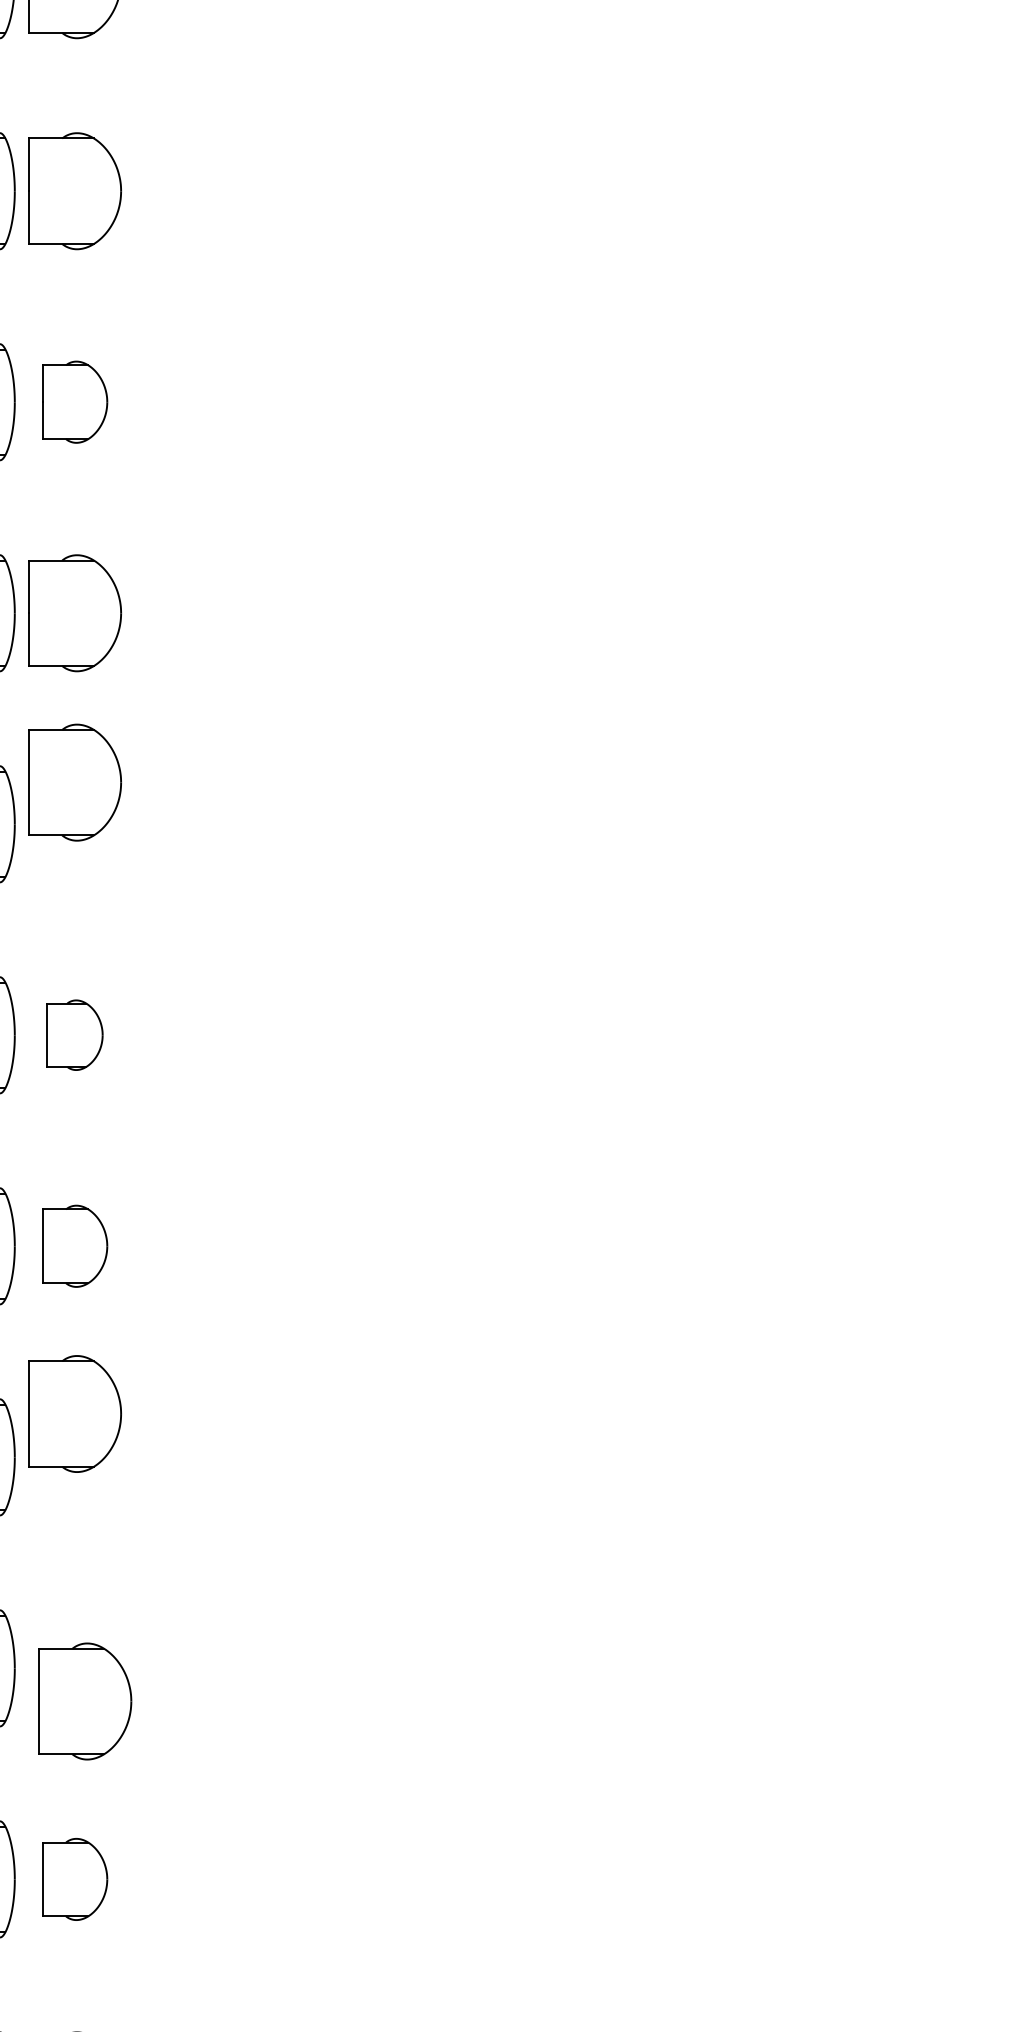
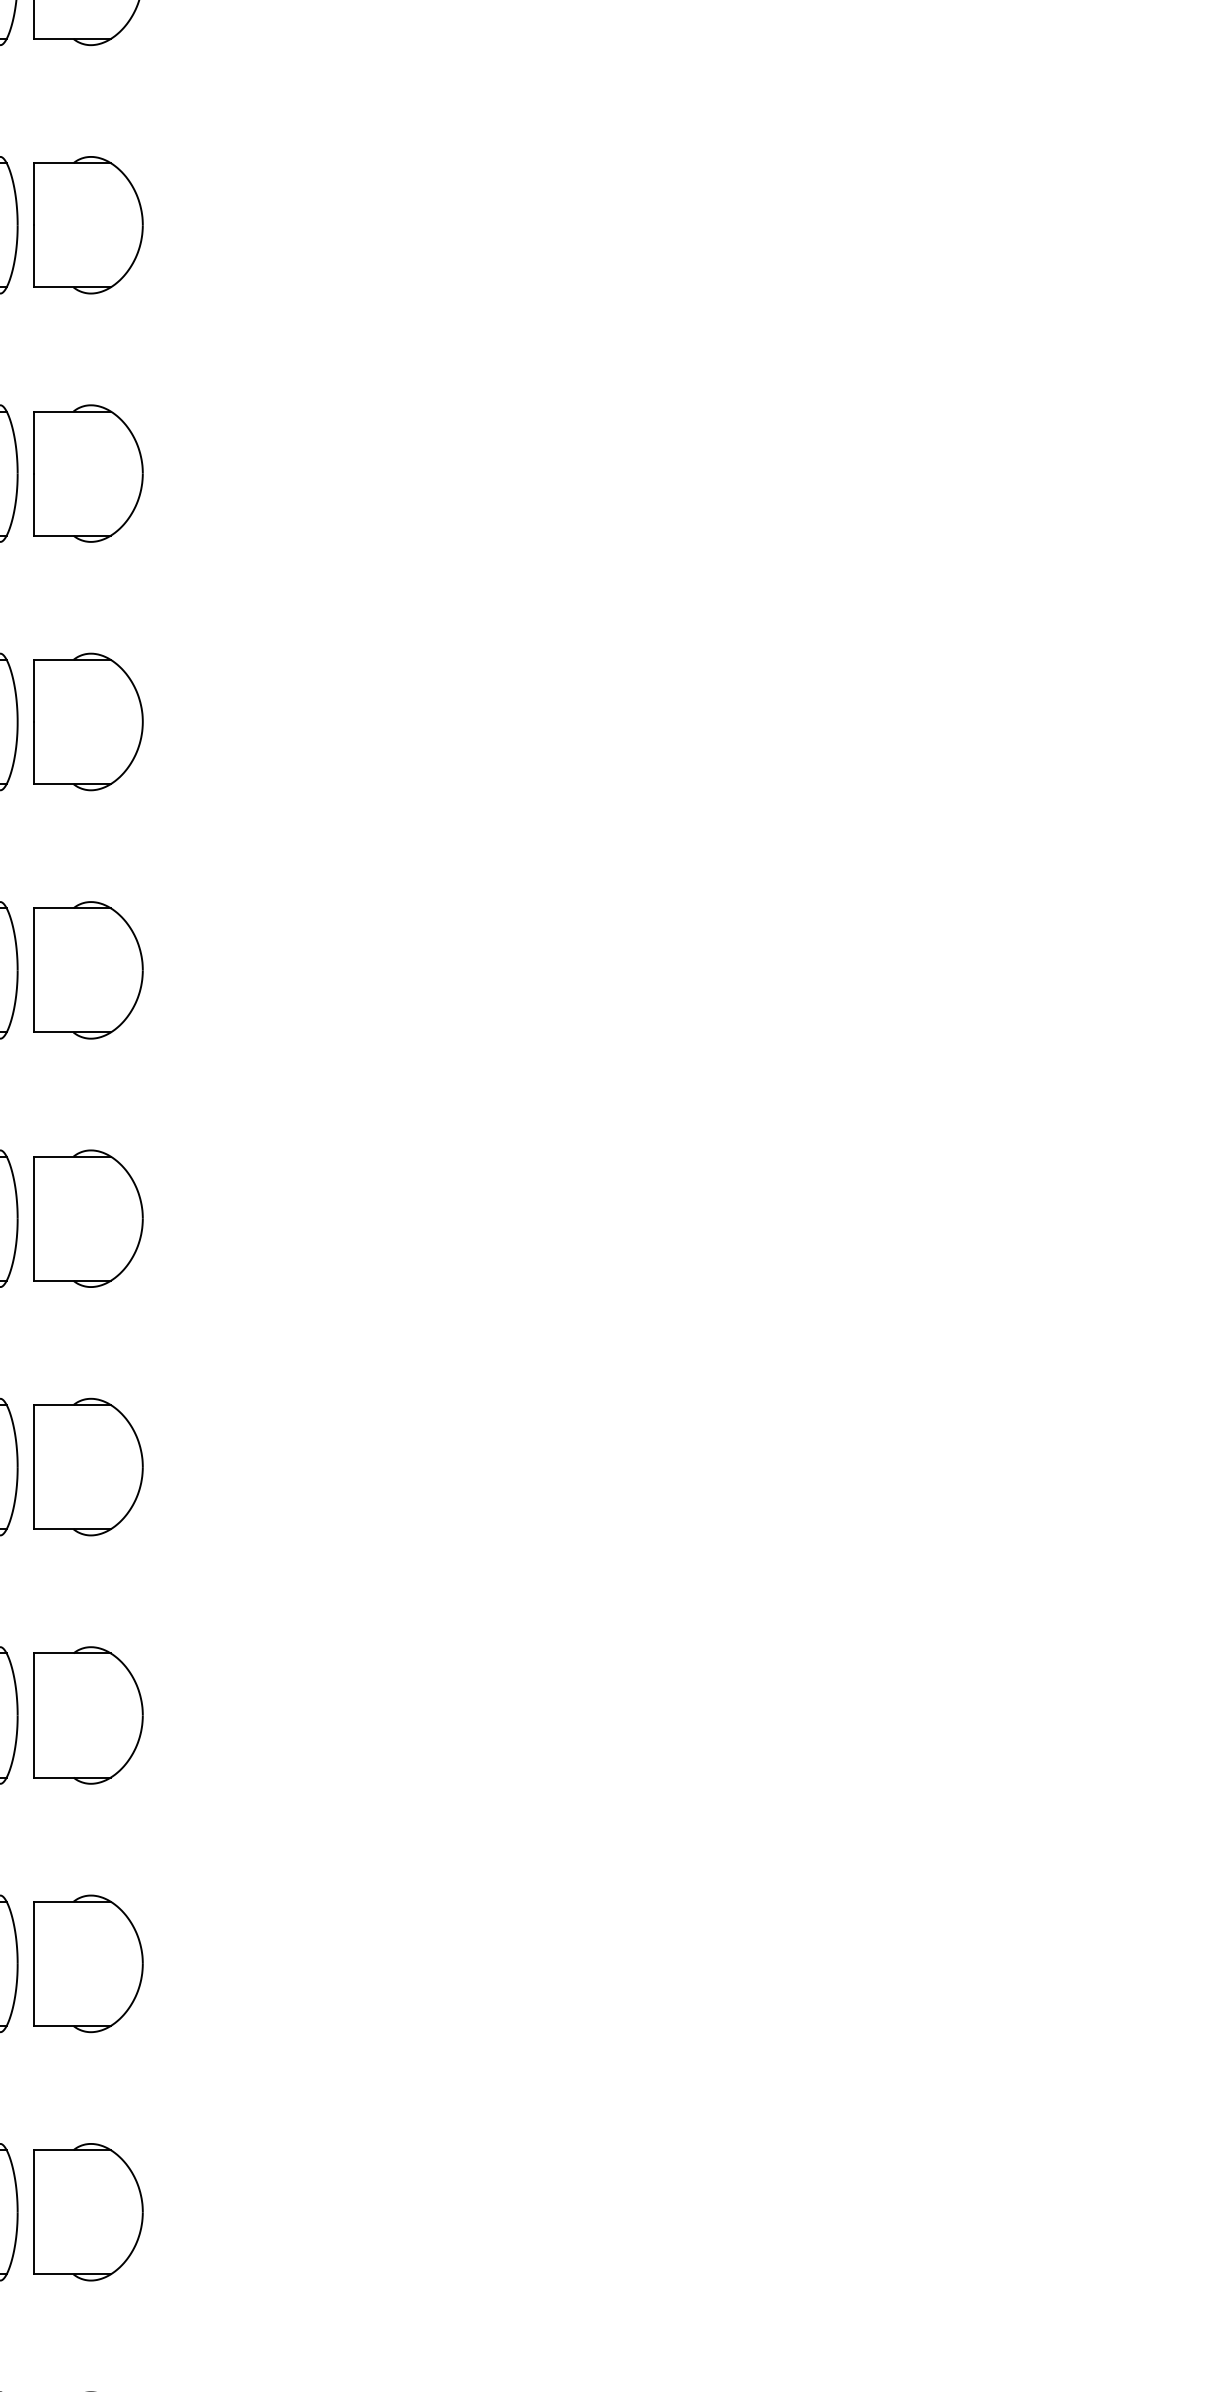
part: (74, 402) -> (88, 473), size x1.43
part: (74, 782) -> (88, 970), moved
part: (74, 1035) -> (88, 1218), size x1.67
part: (74, 1245) -> (88, 1466), size x1.43
part: (74, 1414) -> (88, 1715), moved
part: (85, 1701) -> (88, 1963), moved
part: (74, 1879) -> (88, 2212), size x1.43

